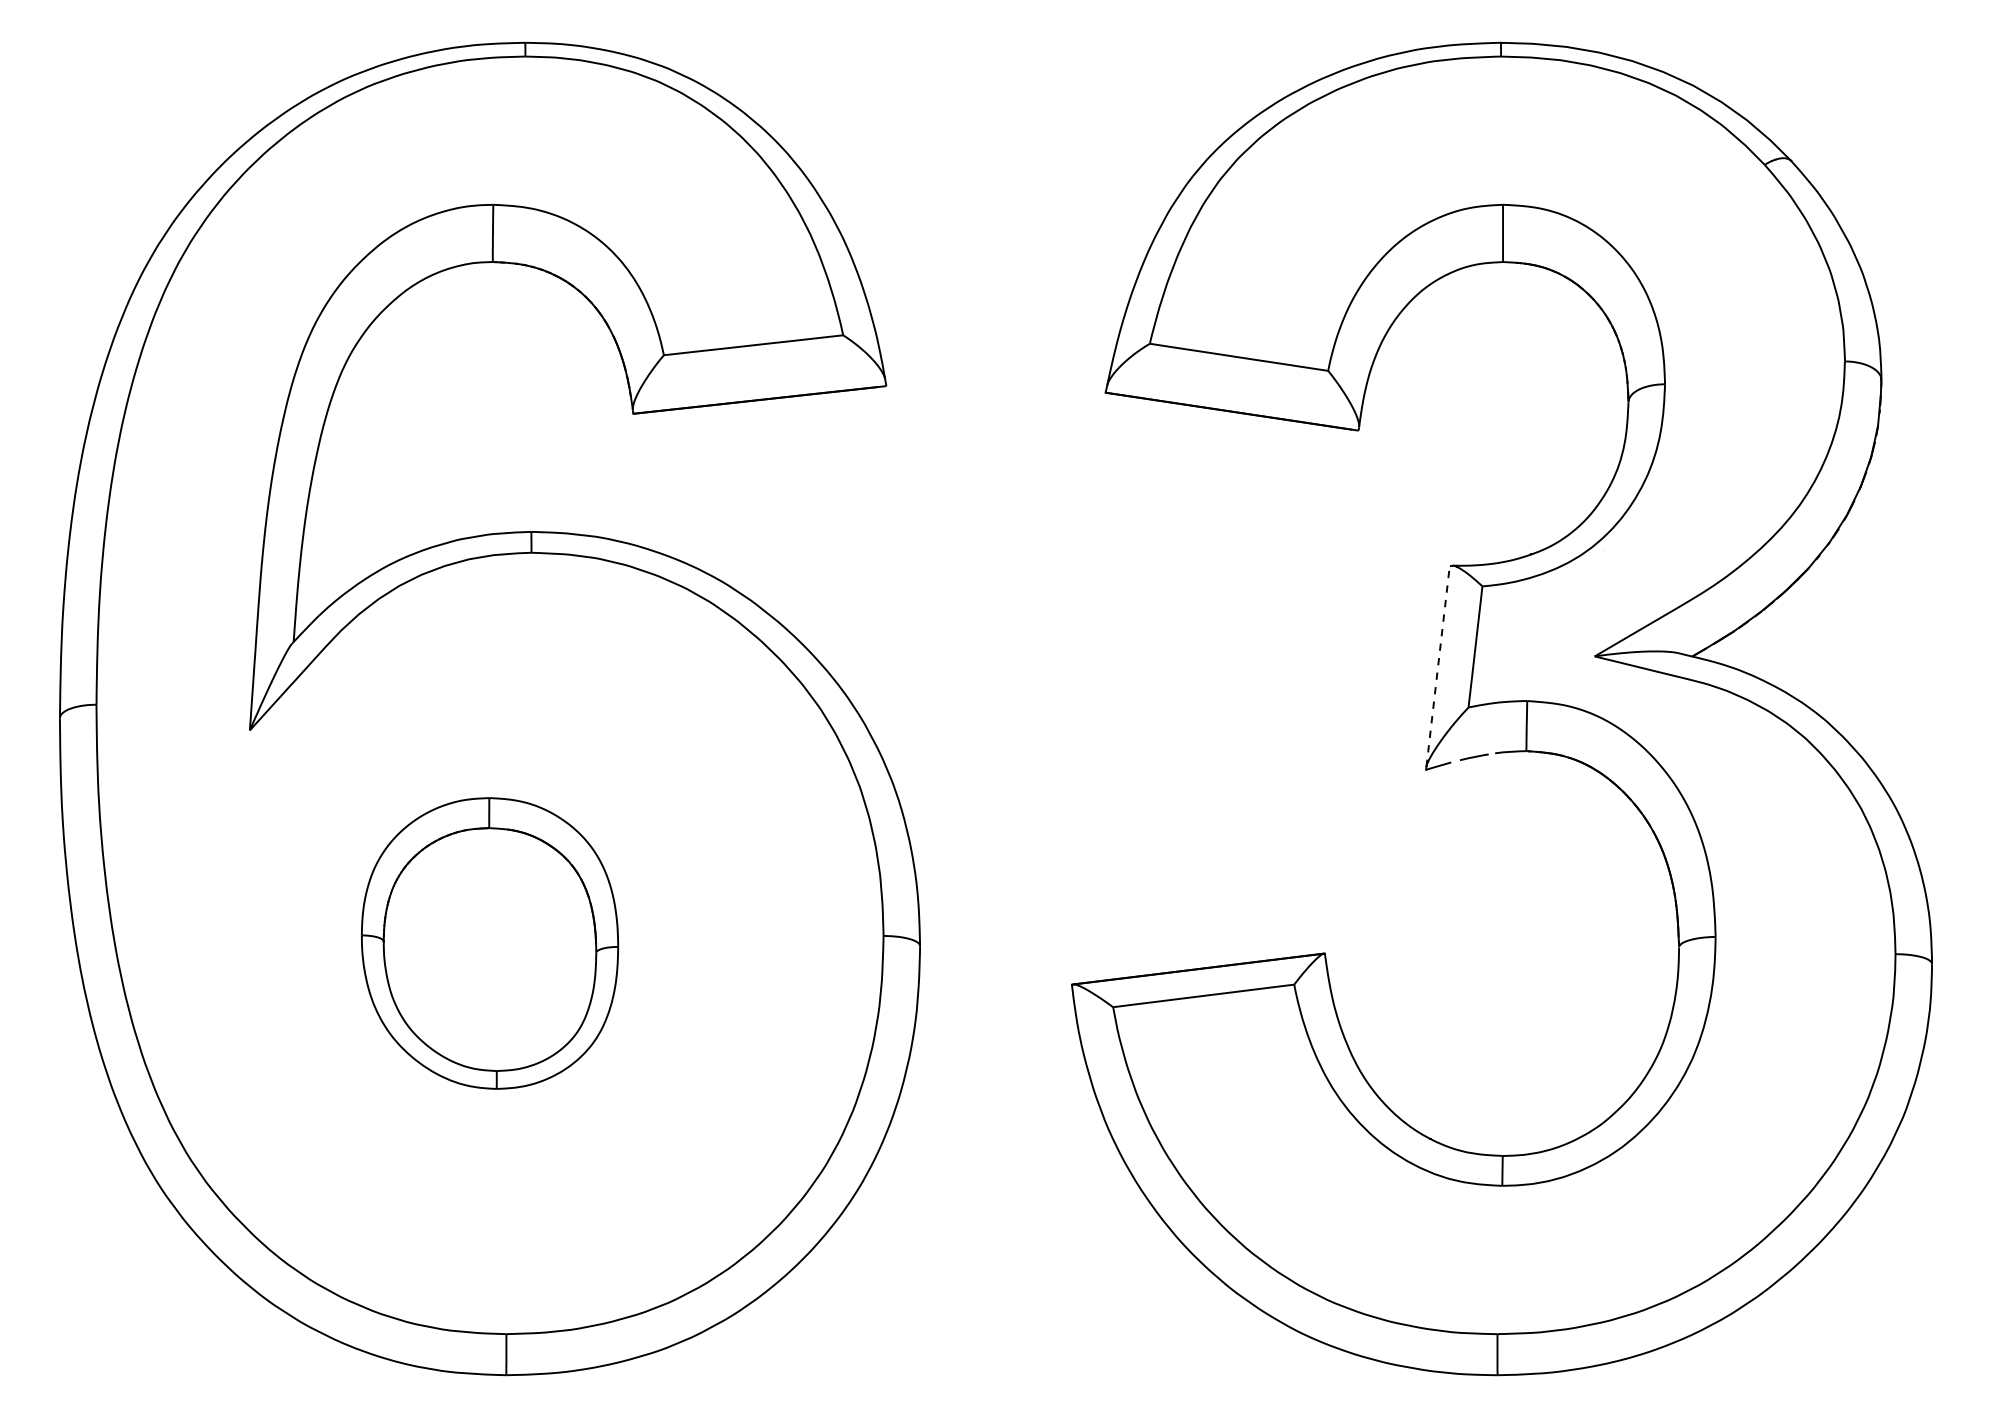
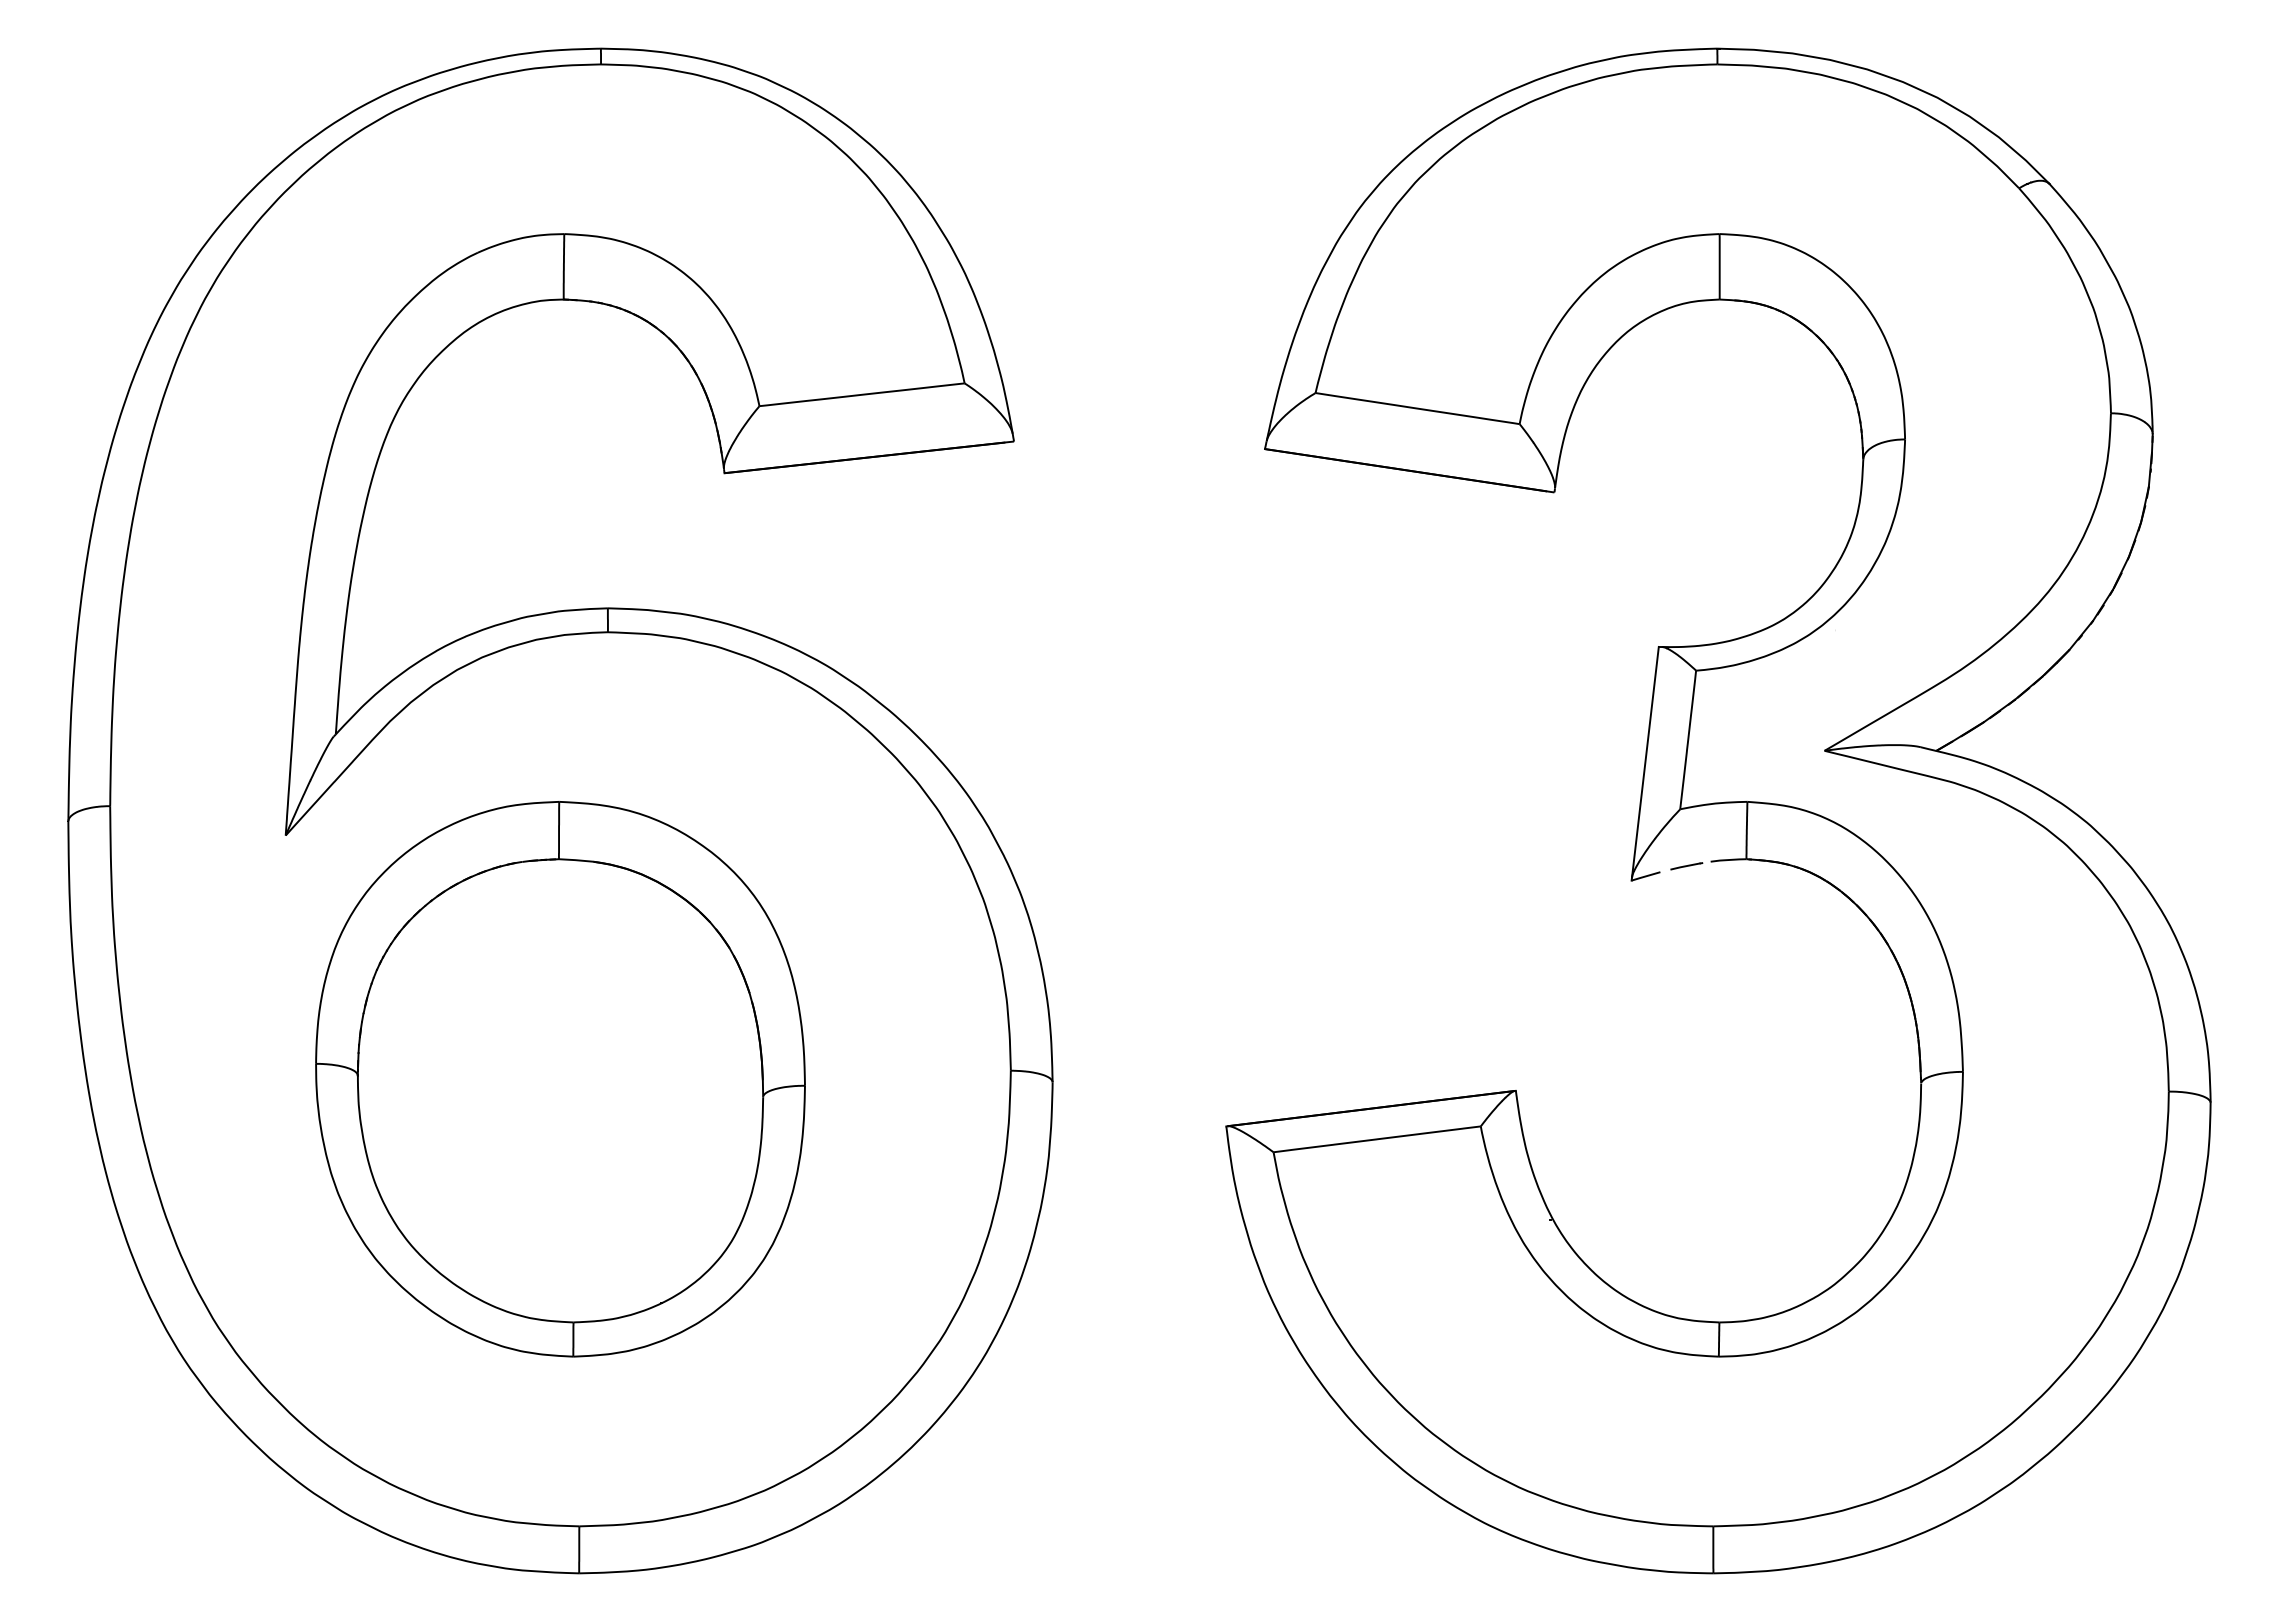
line: (1438, 666) -> (1645, 762), dashed -> solid
part: (490, 943) -> (560, 1079), size x1.67

